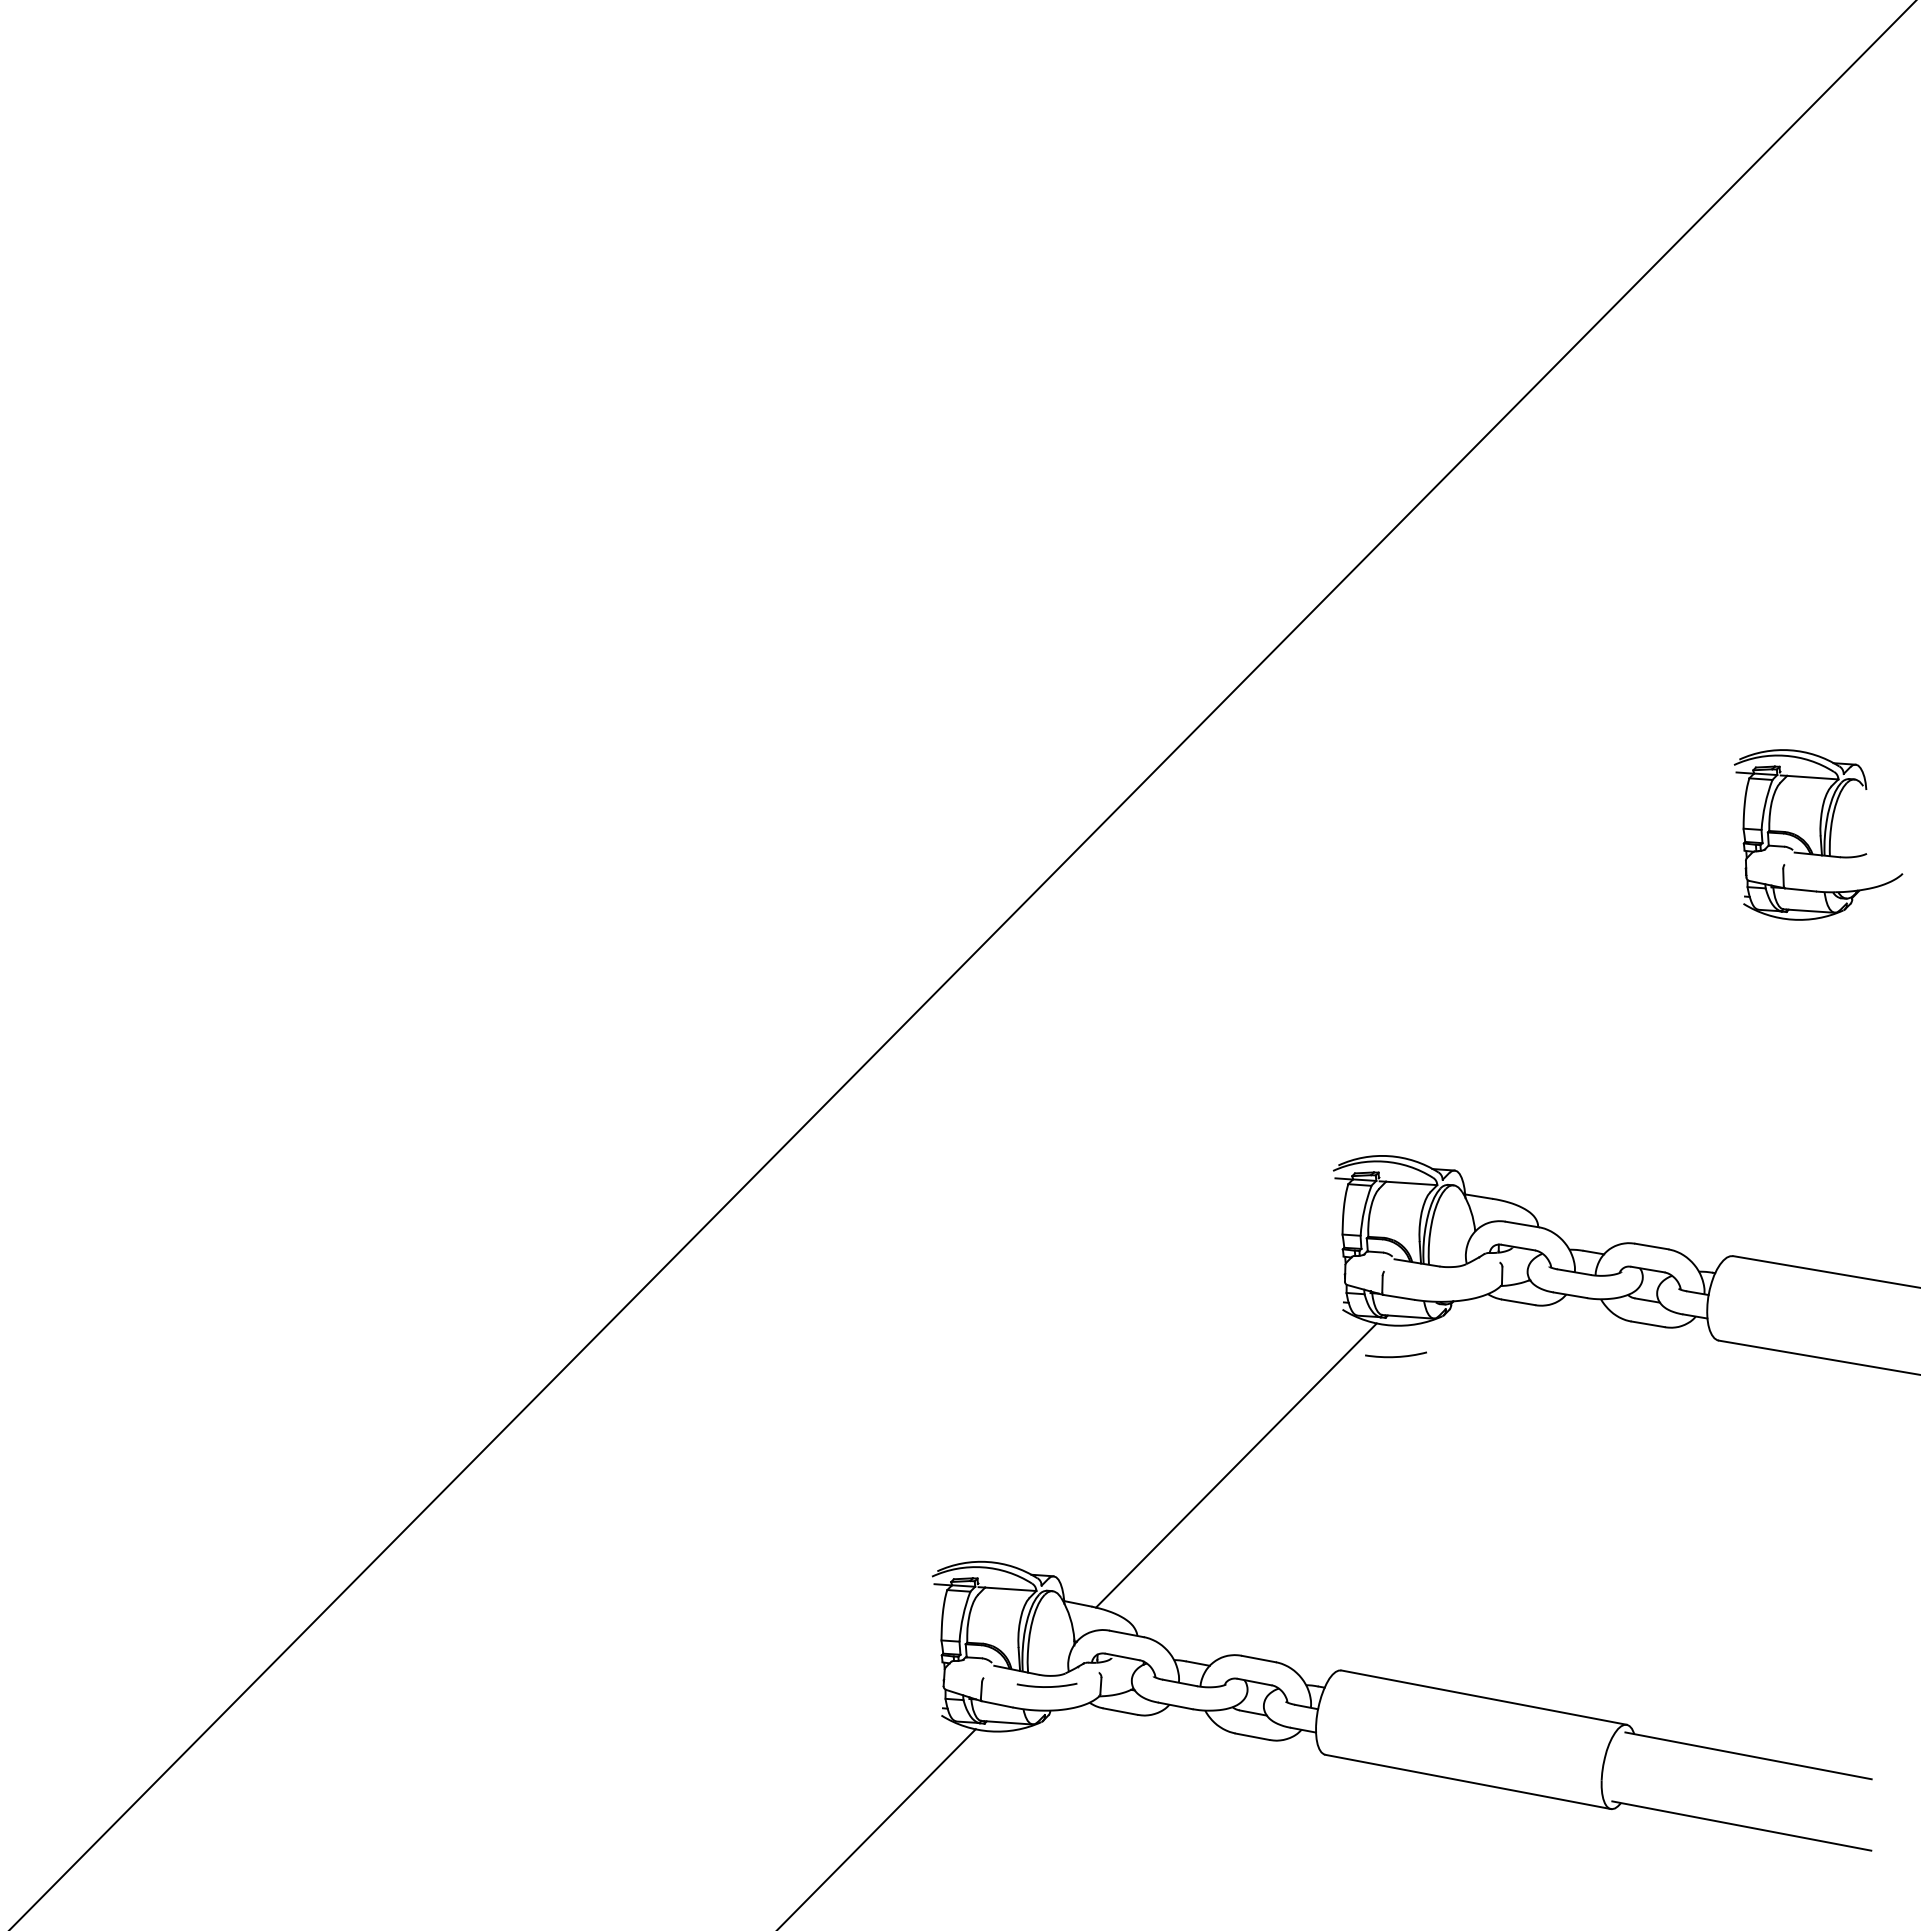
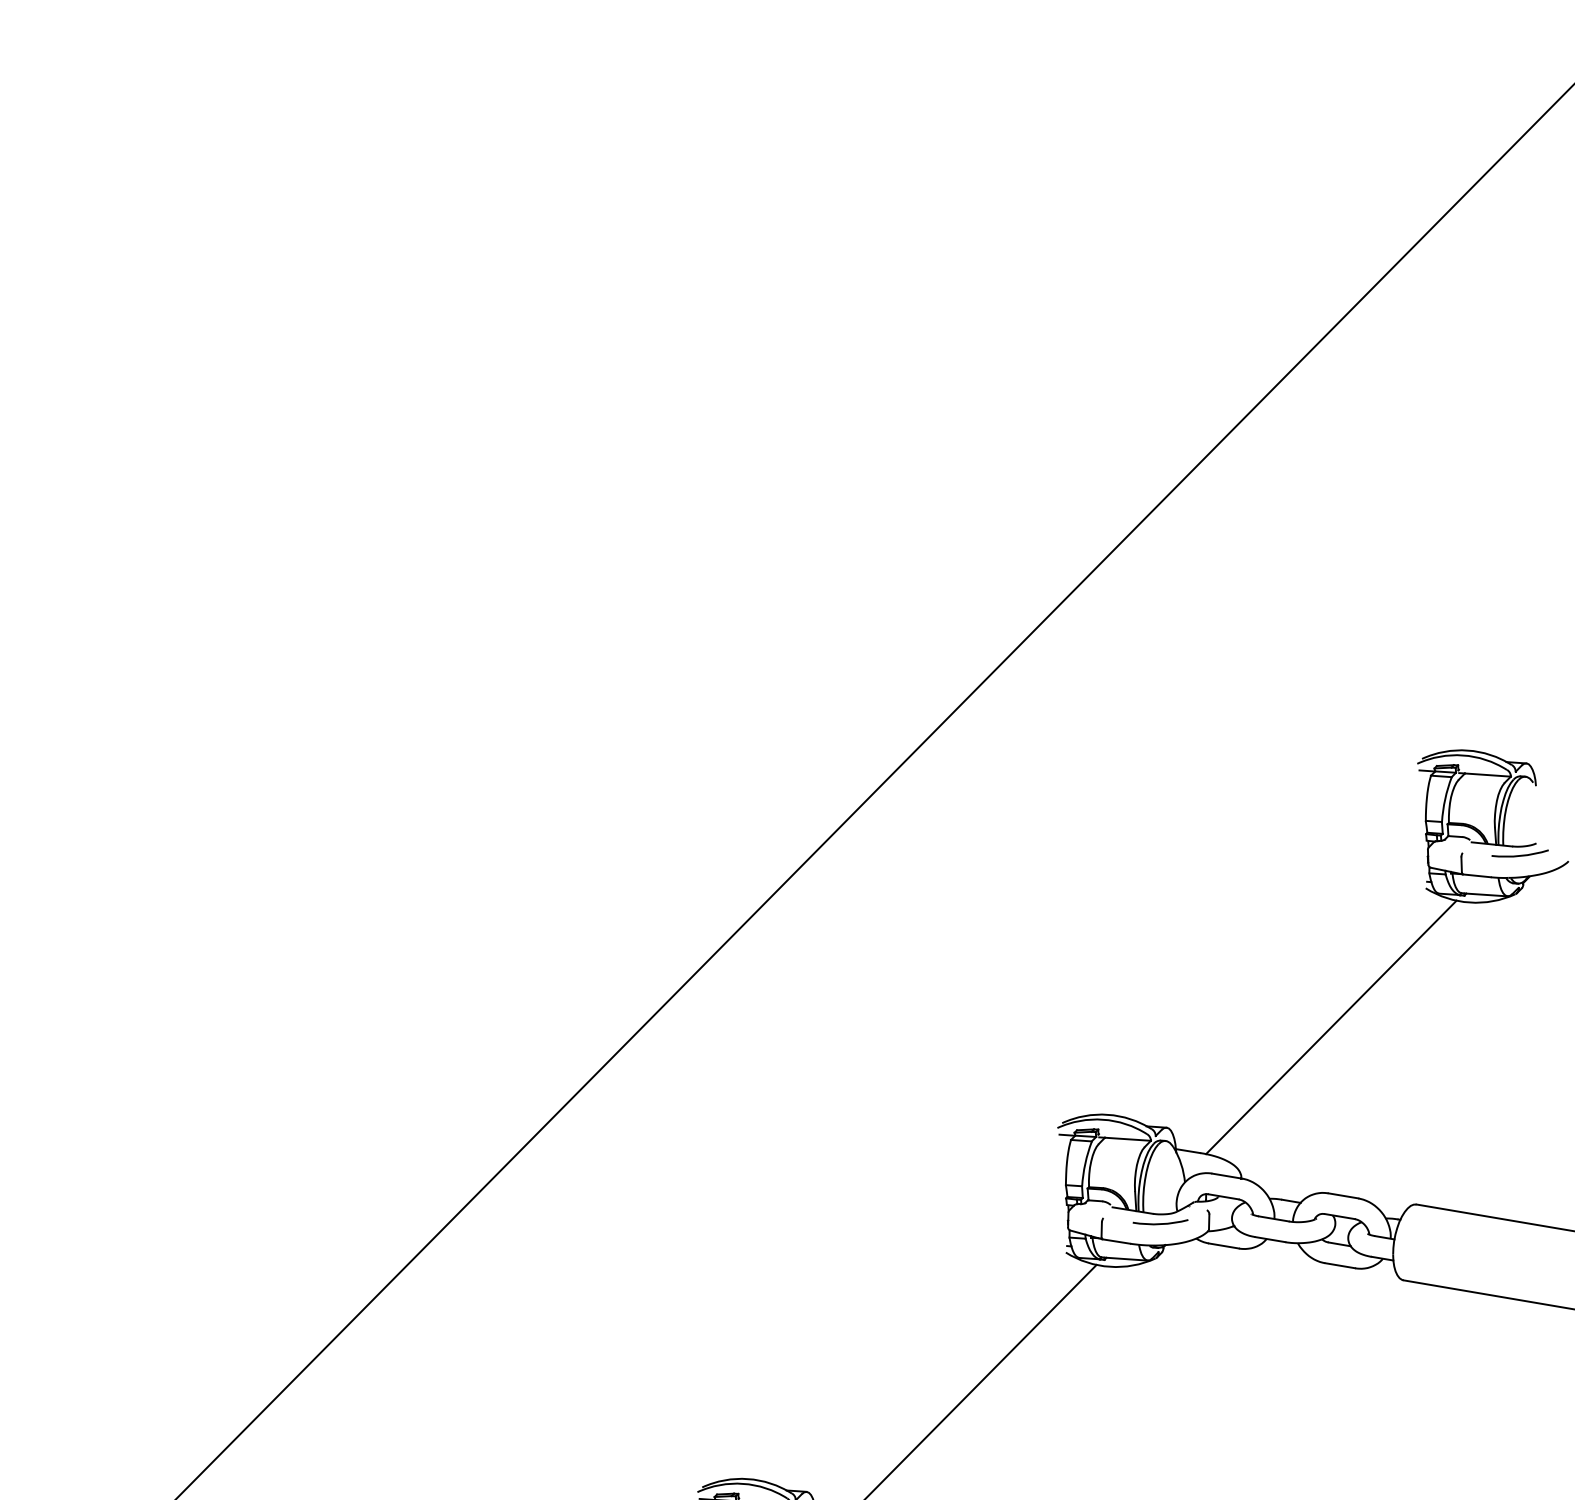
arc: (1848, 866) -> (1519, 854), added
line: (1637, 1058) -> (1330, 1027), added
arc: (1395, 1356) -> (1160, 1223), moved

